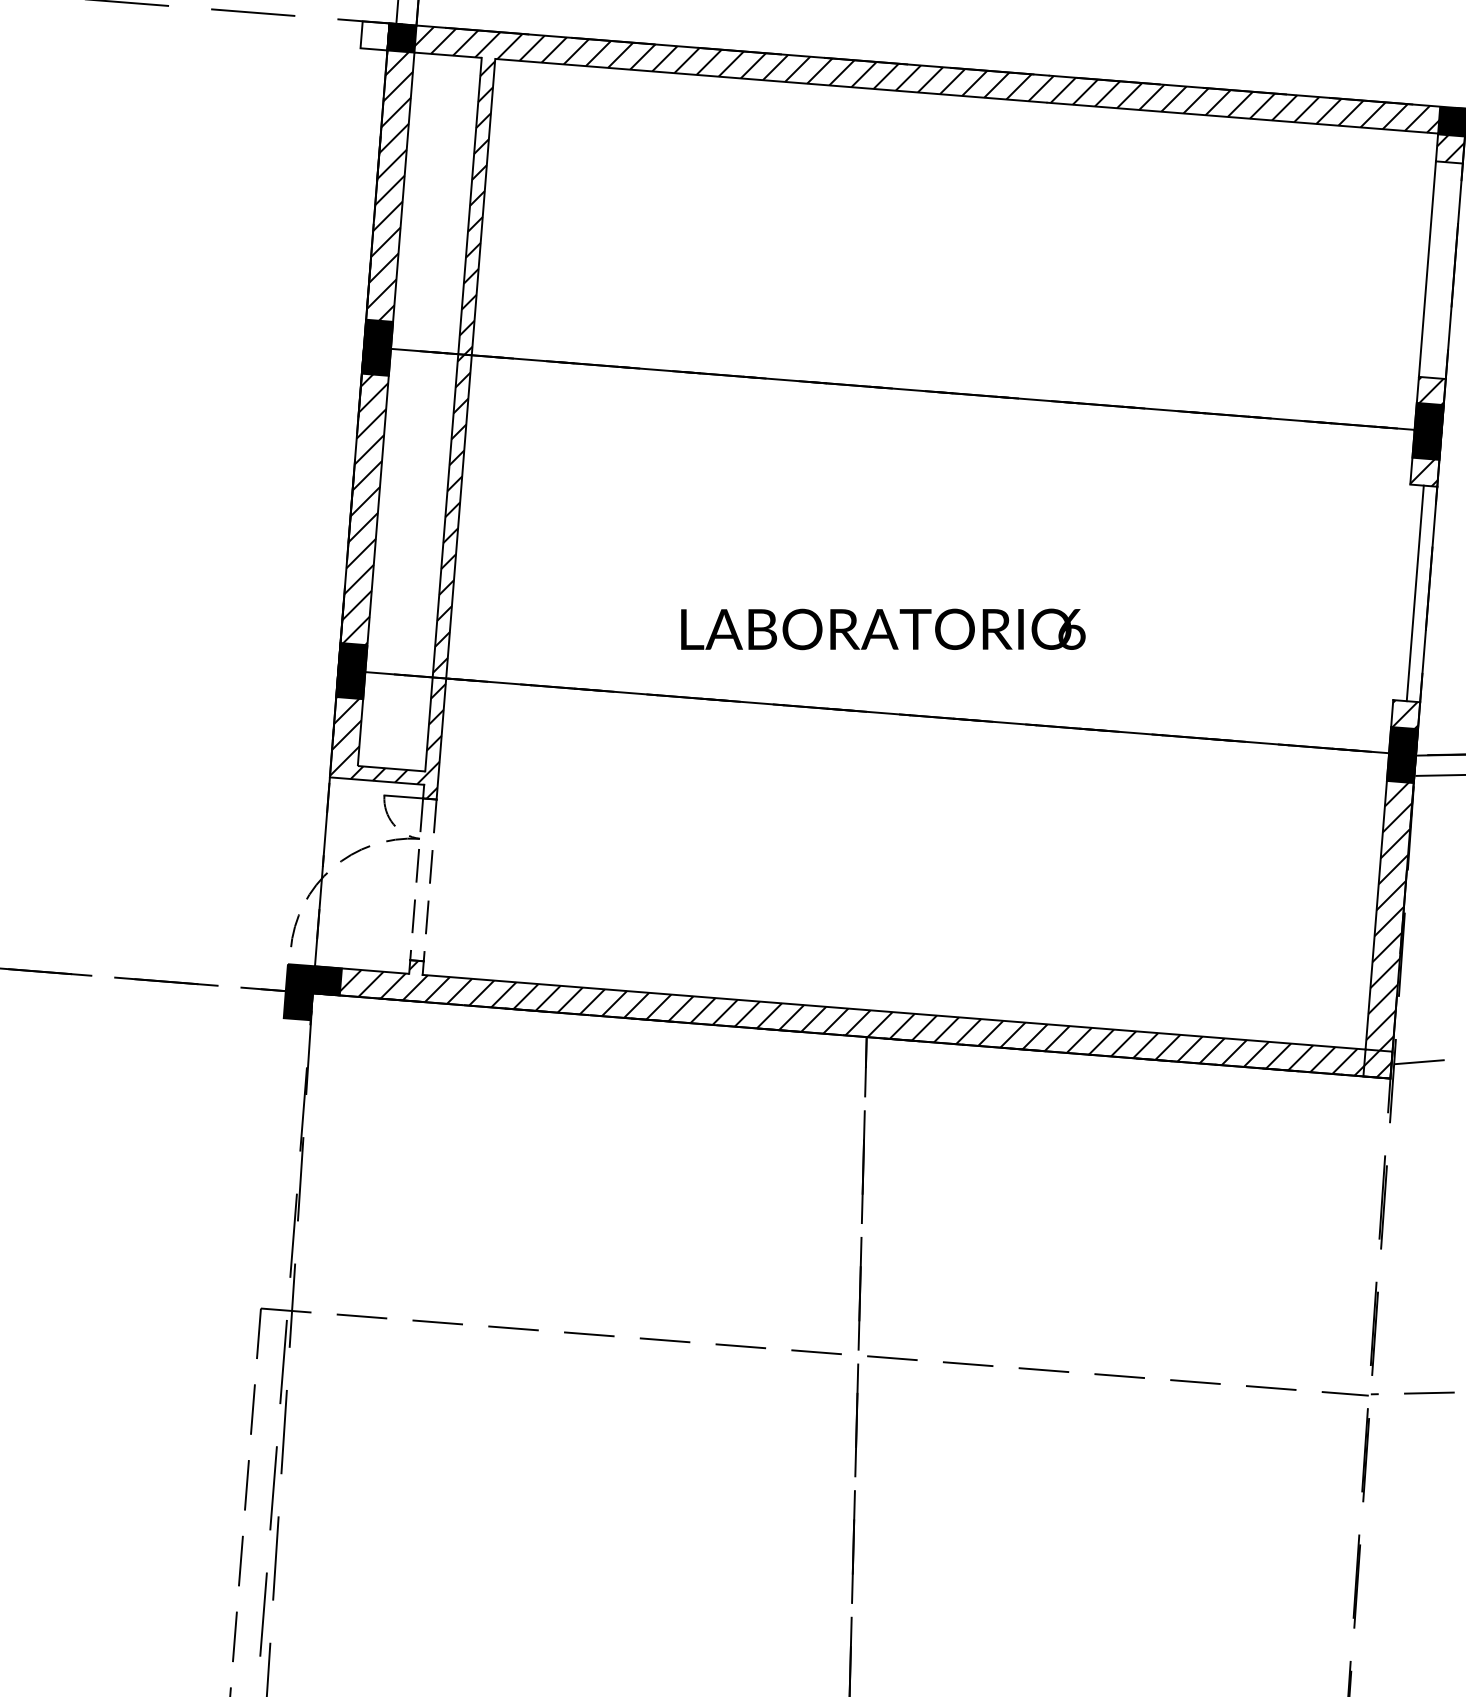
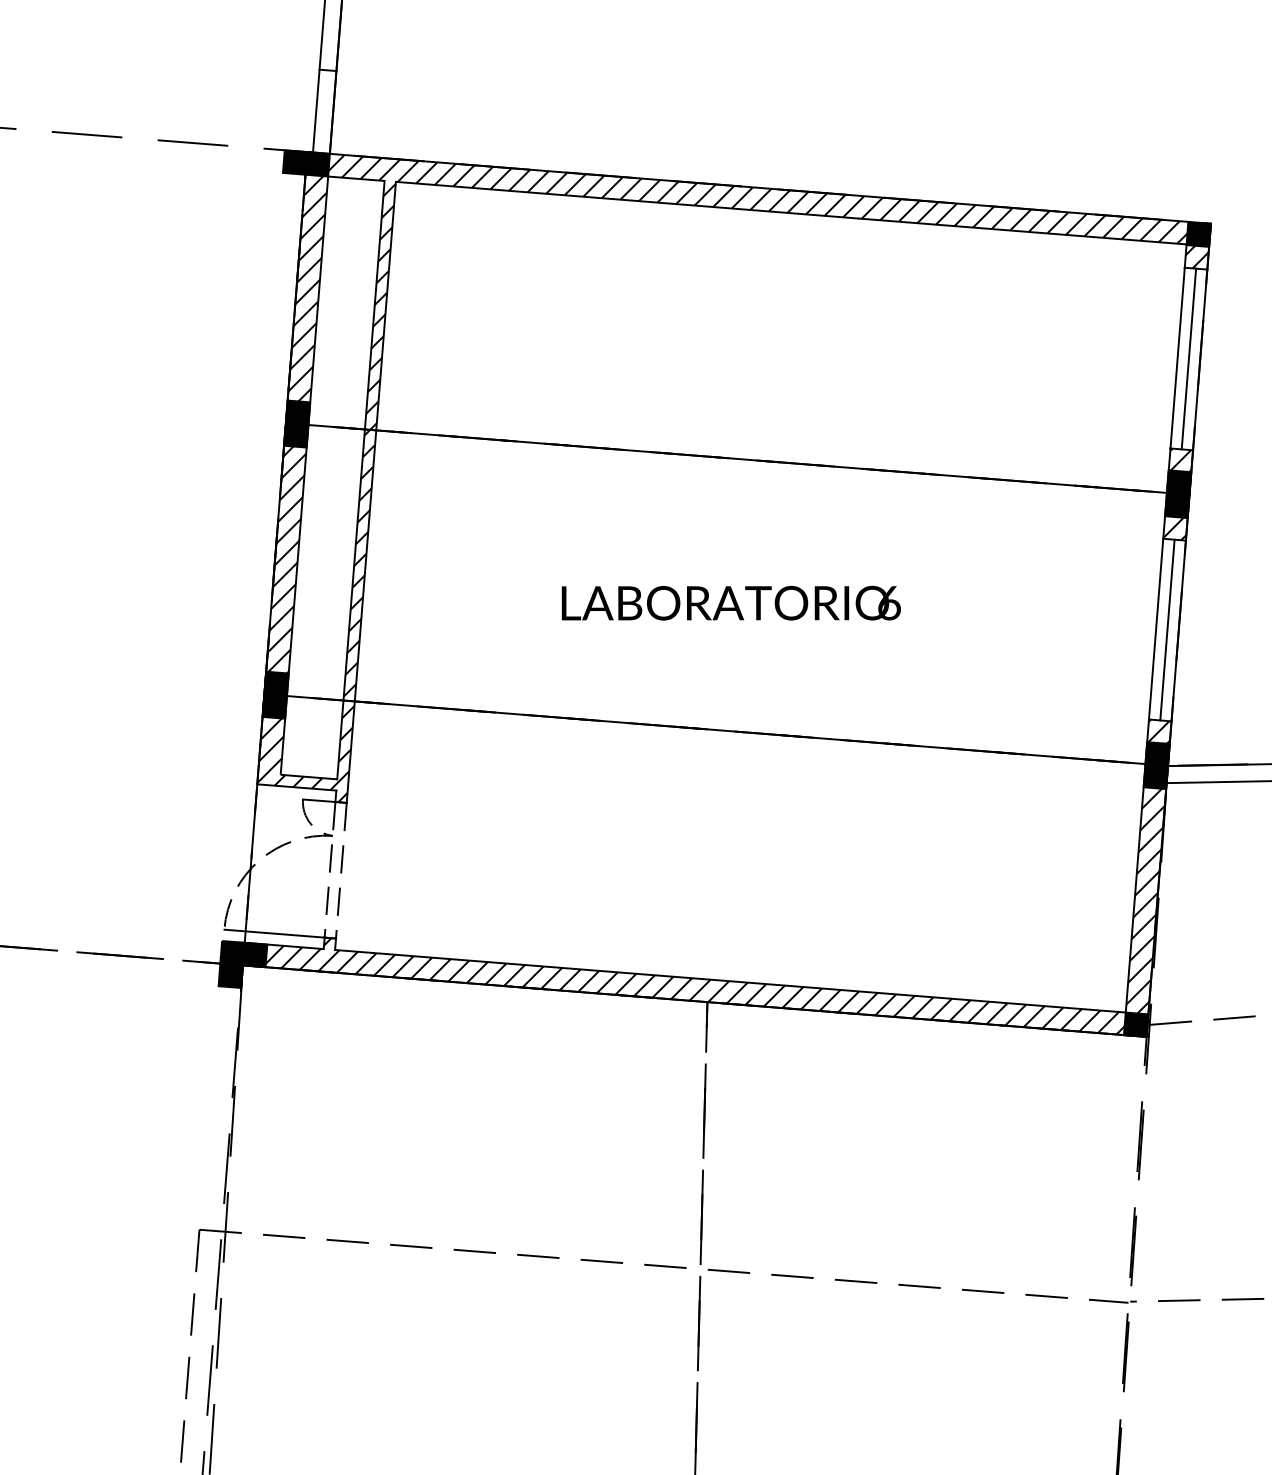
fill: (374, 35) -> (294, 162), added
line: (1440, 269) -> (1188, 358), added
line: (1401, 591) -> (1155, 628), added
text: (882, 628) -> (730, 602), moved
line: (350, 955) -> (274, 933), added
fill: (1377, 1063) -> (1135, 1024), added

